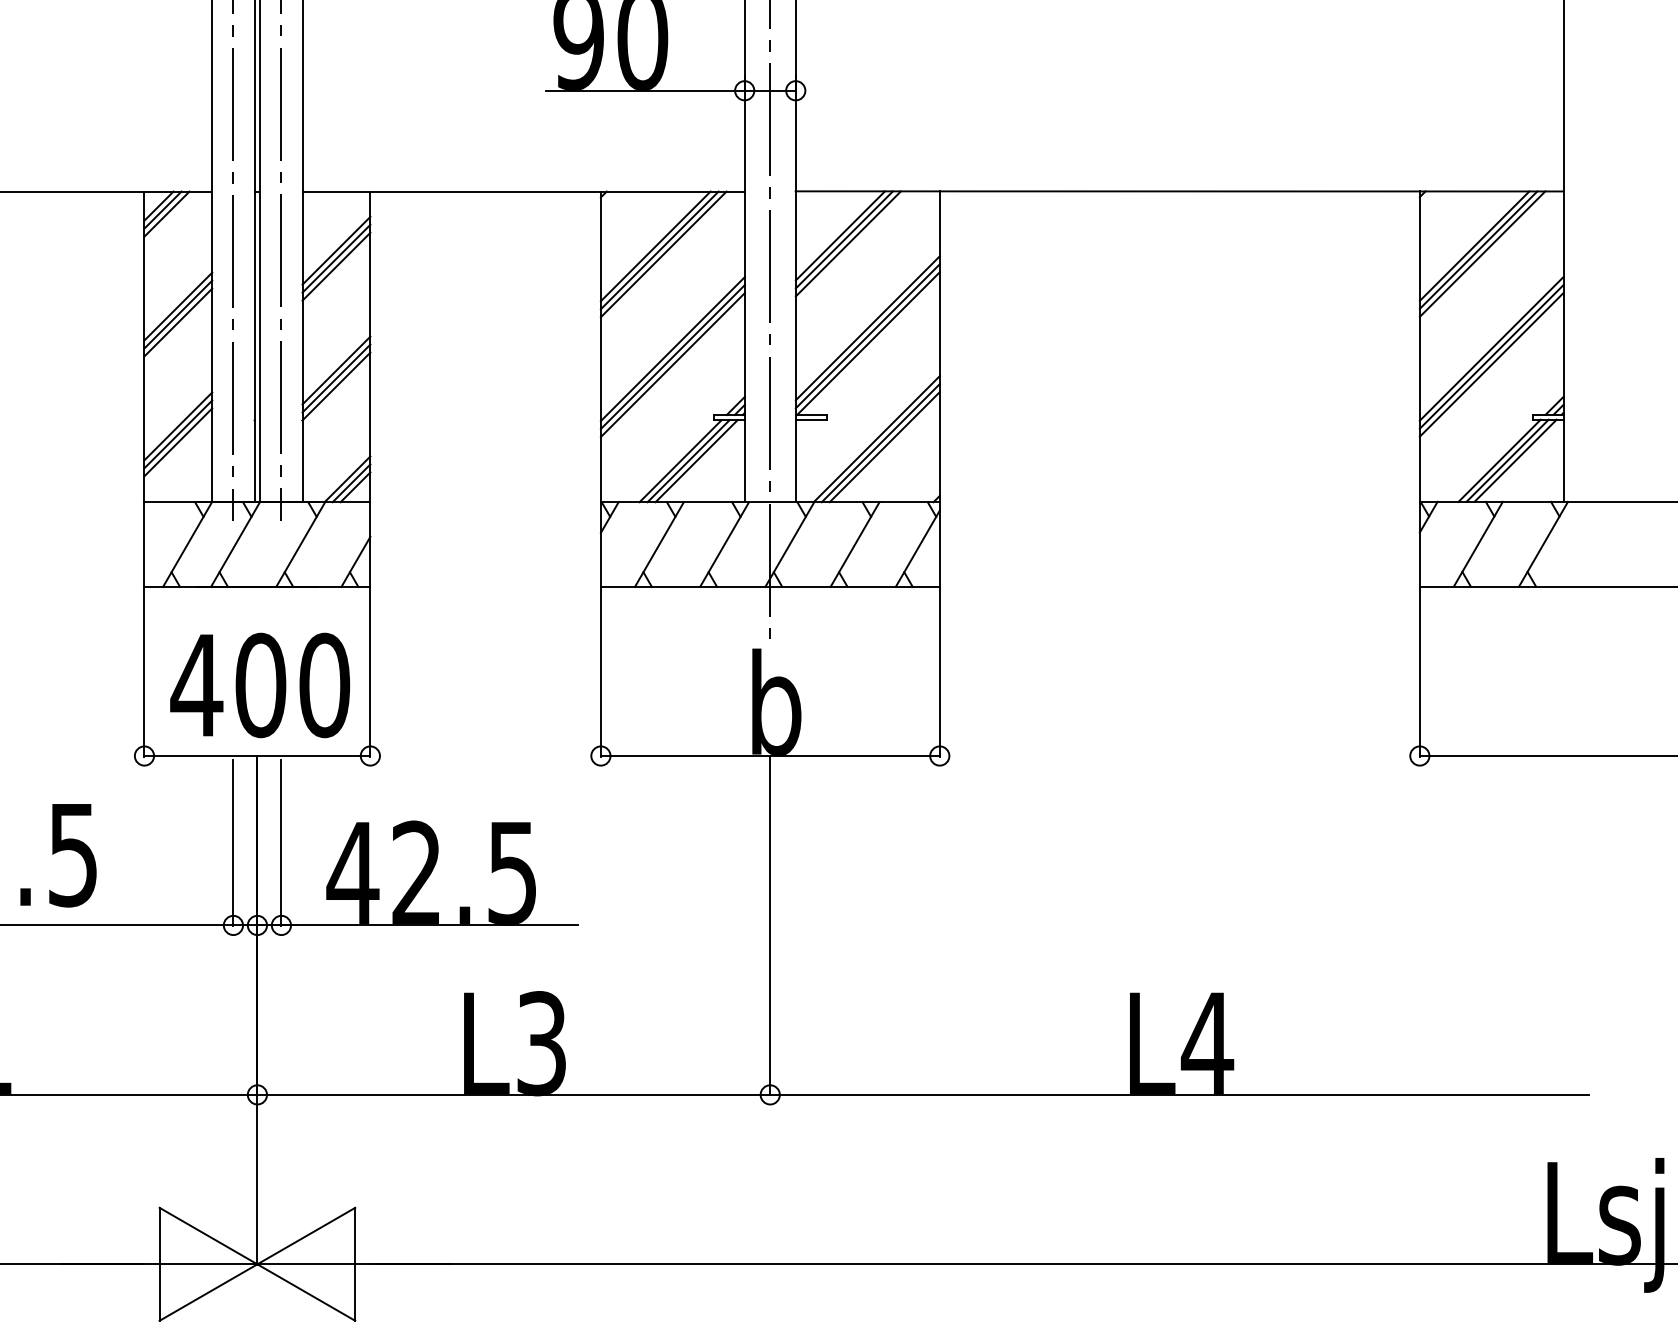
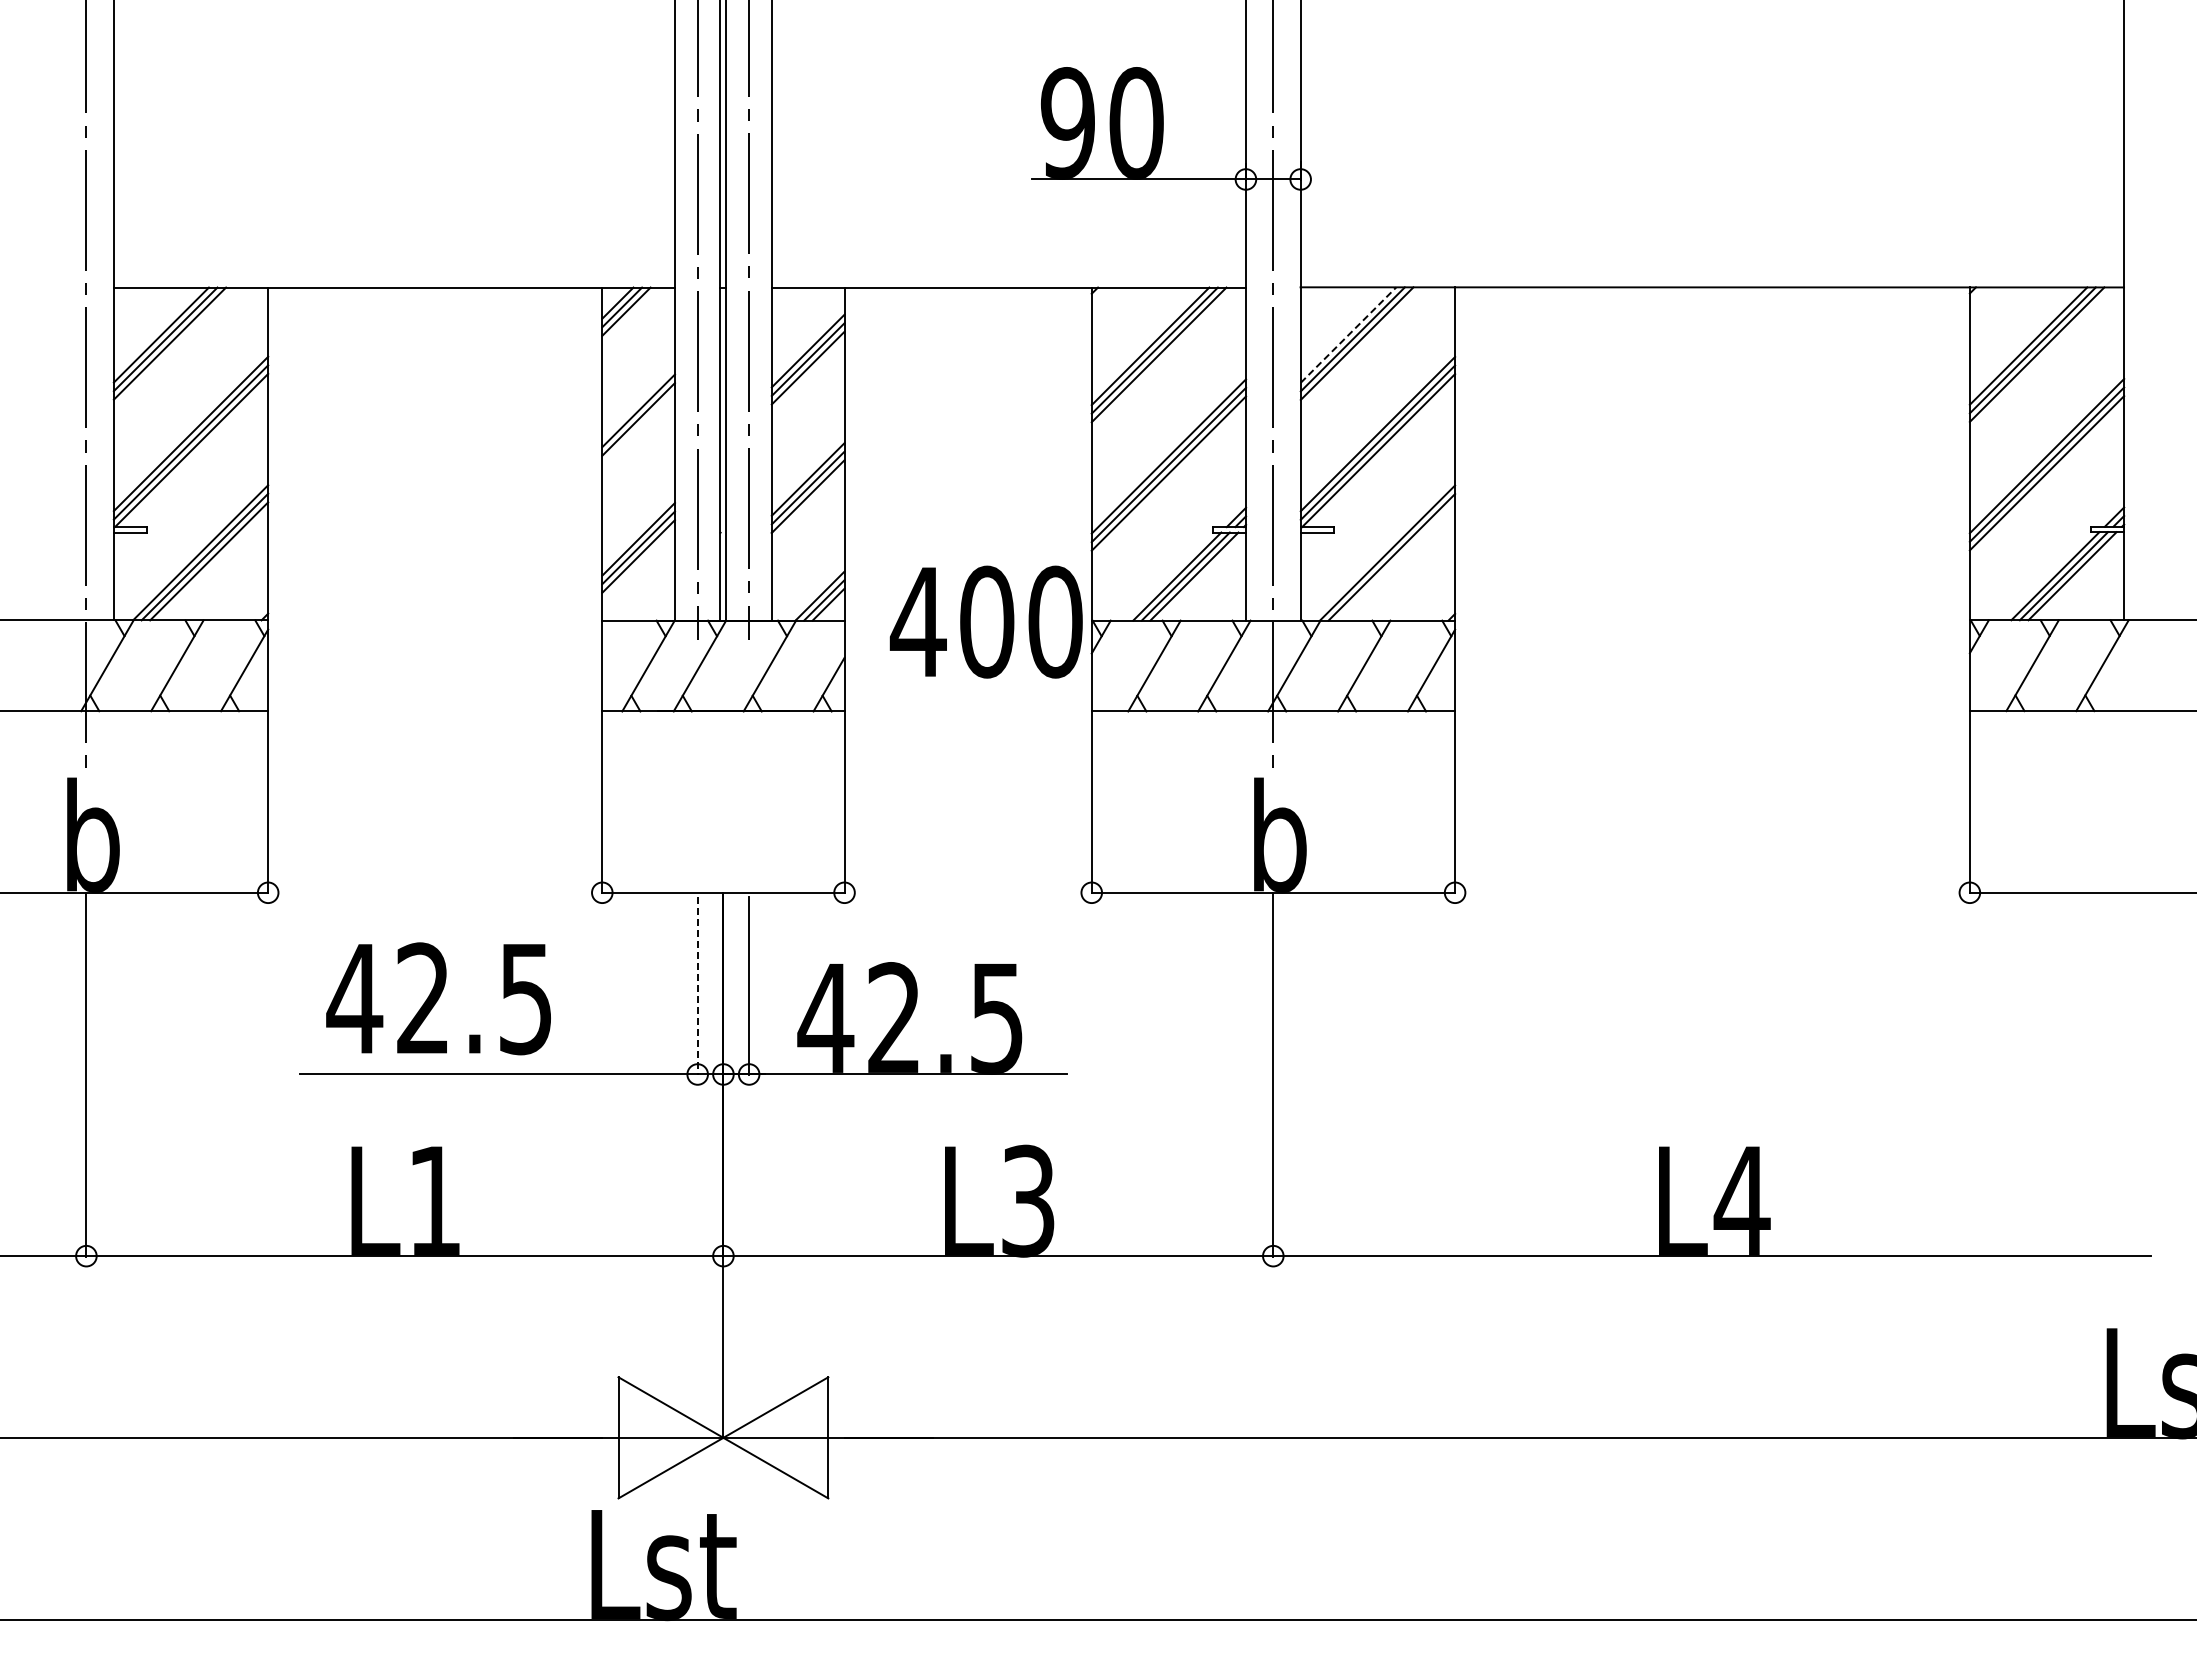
line: (840, 236) -> (1348, 335), solid -> dashed
line: (178, 322) -> (638, 427), removed
line: (885, 447) -> (1396, 561), removed
text: (259, 684) -> (985, 621), moved
line: (233, 843) -> (697, 986), solid -> dashed

